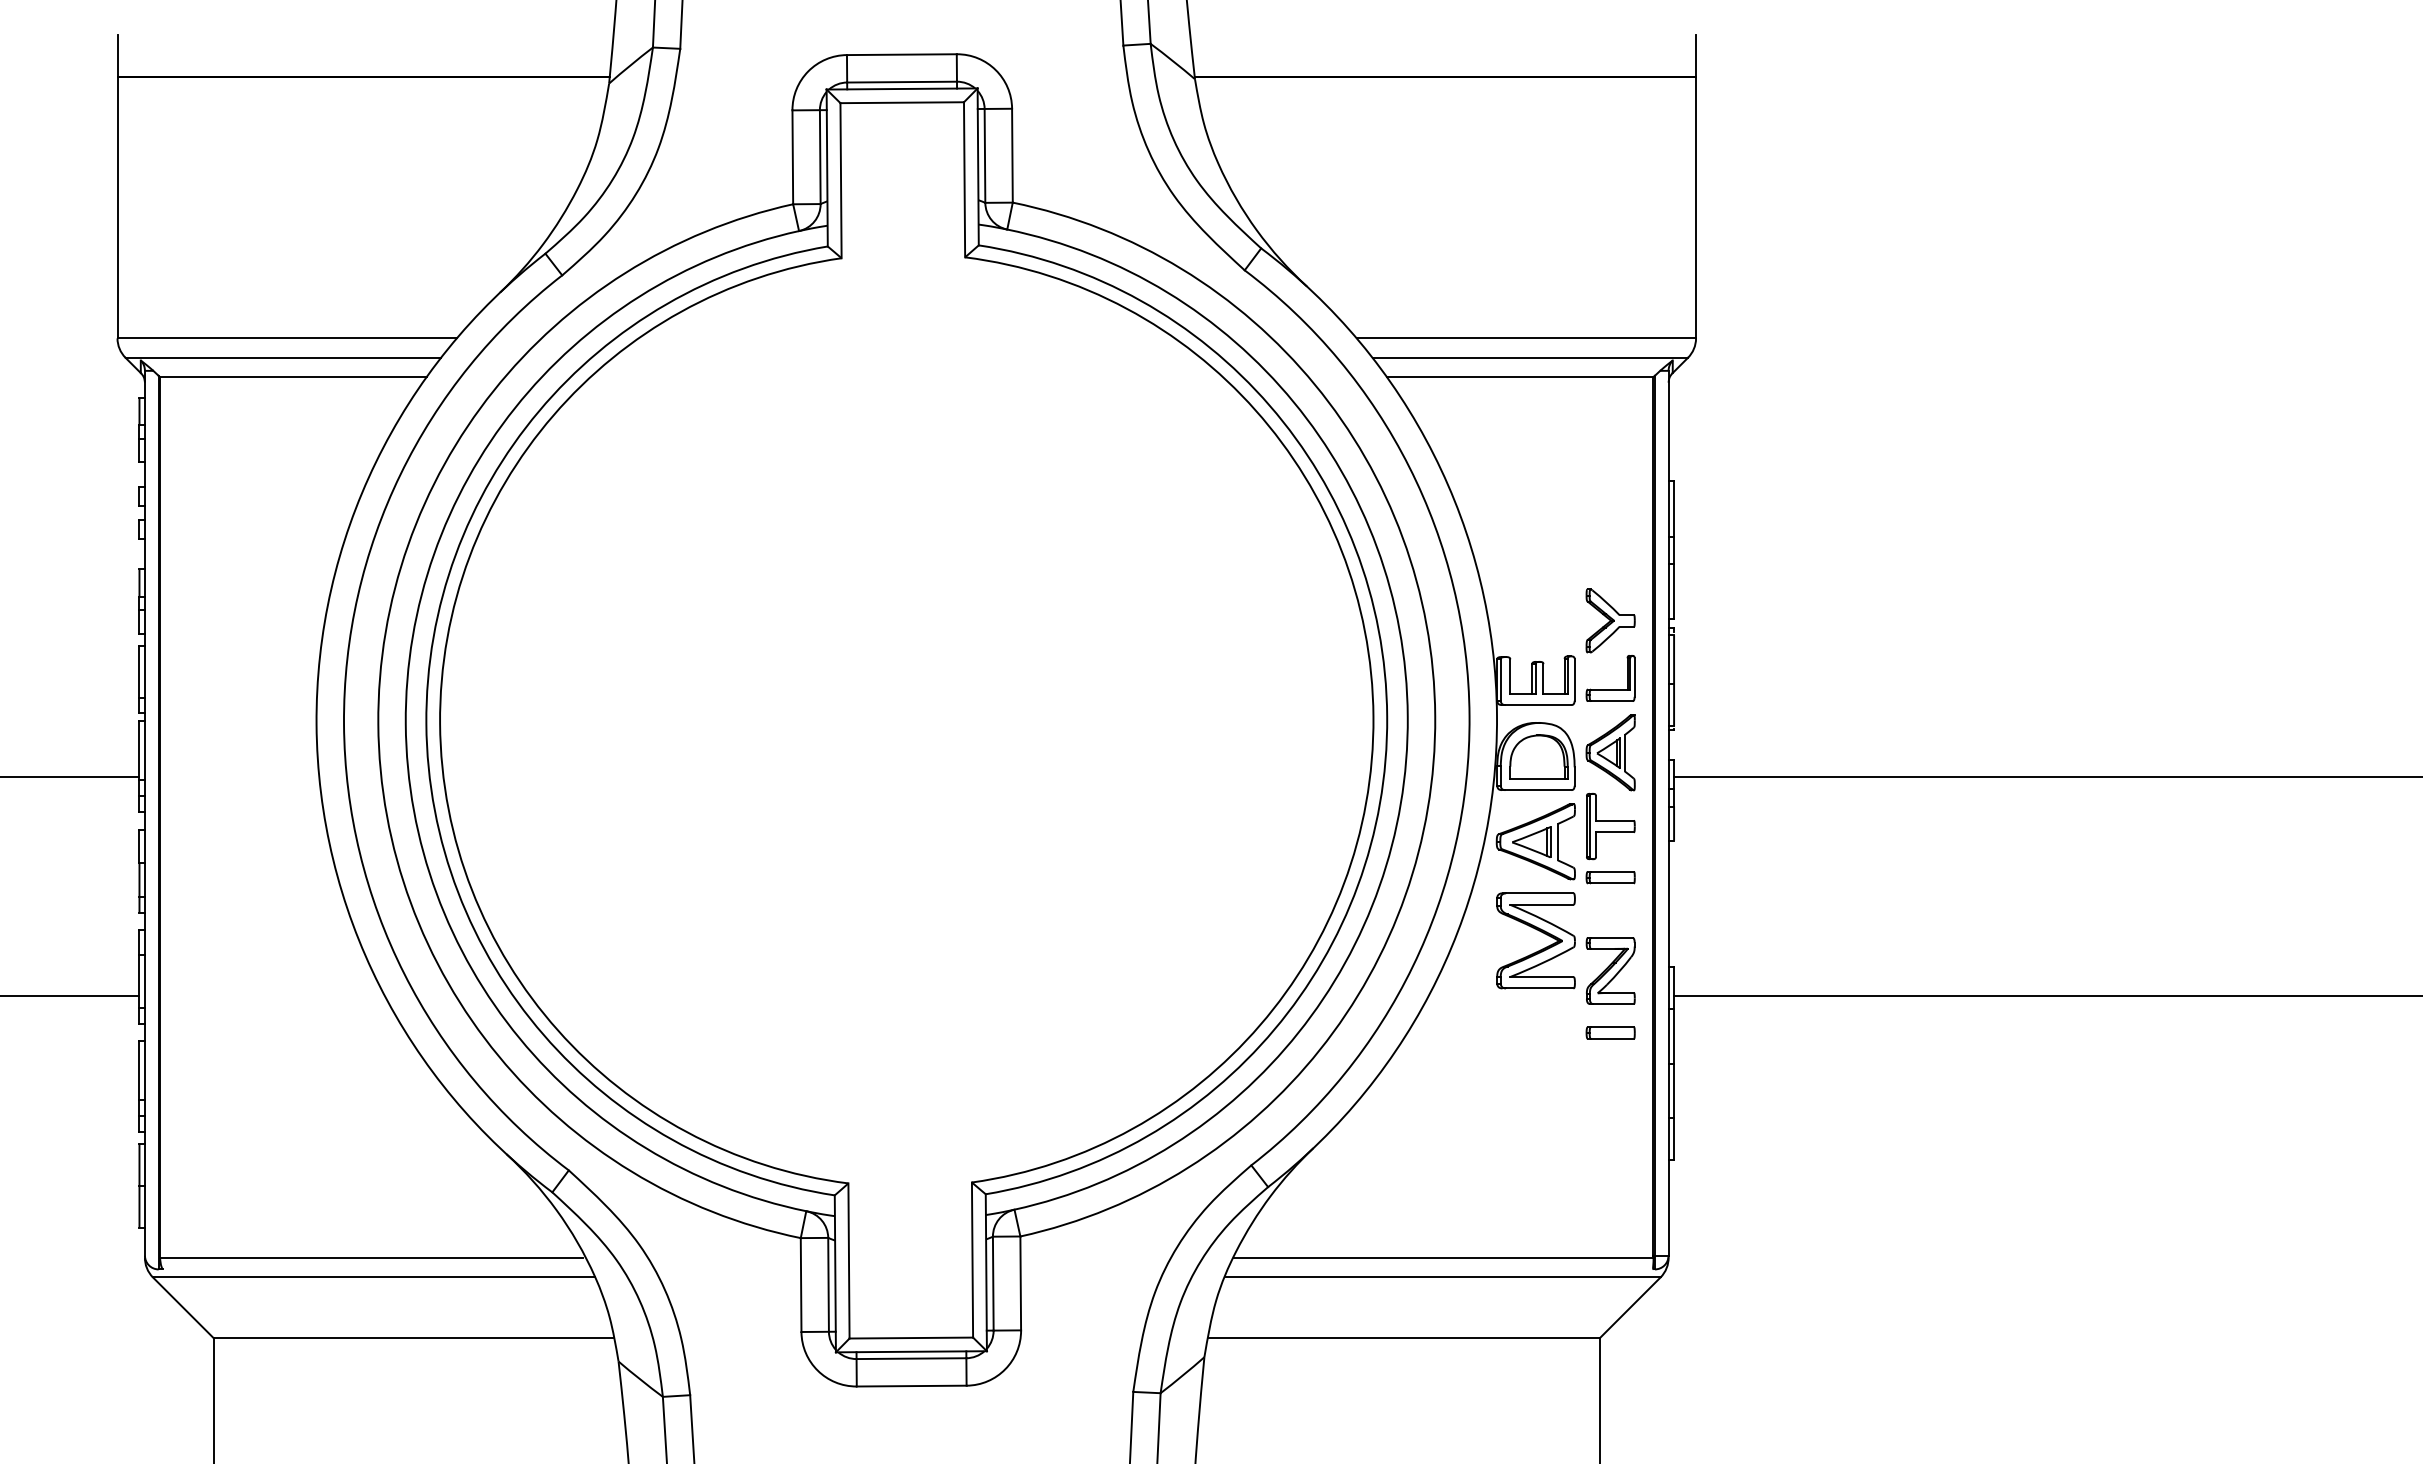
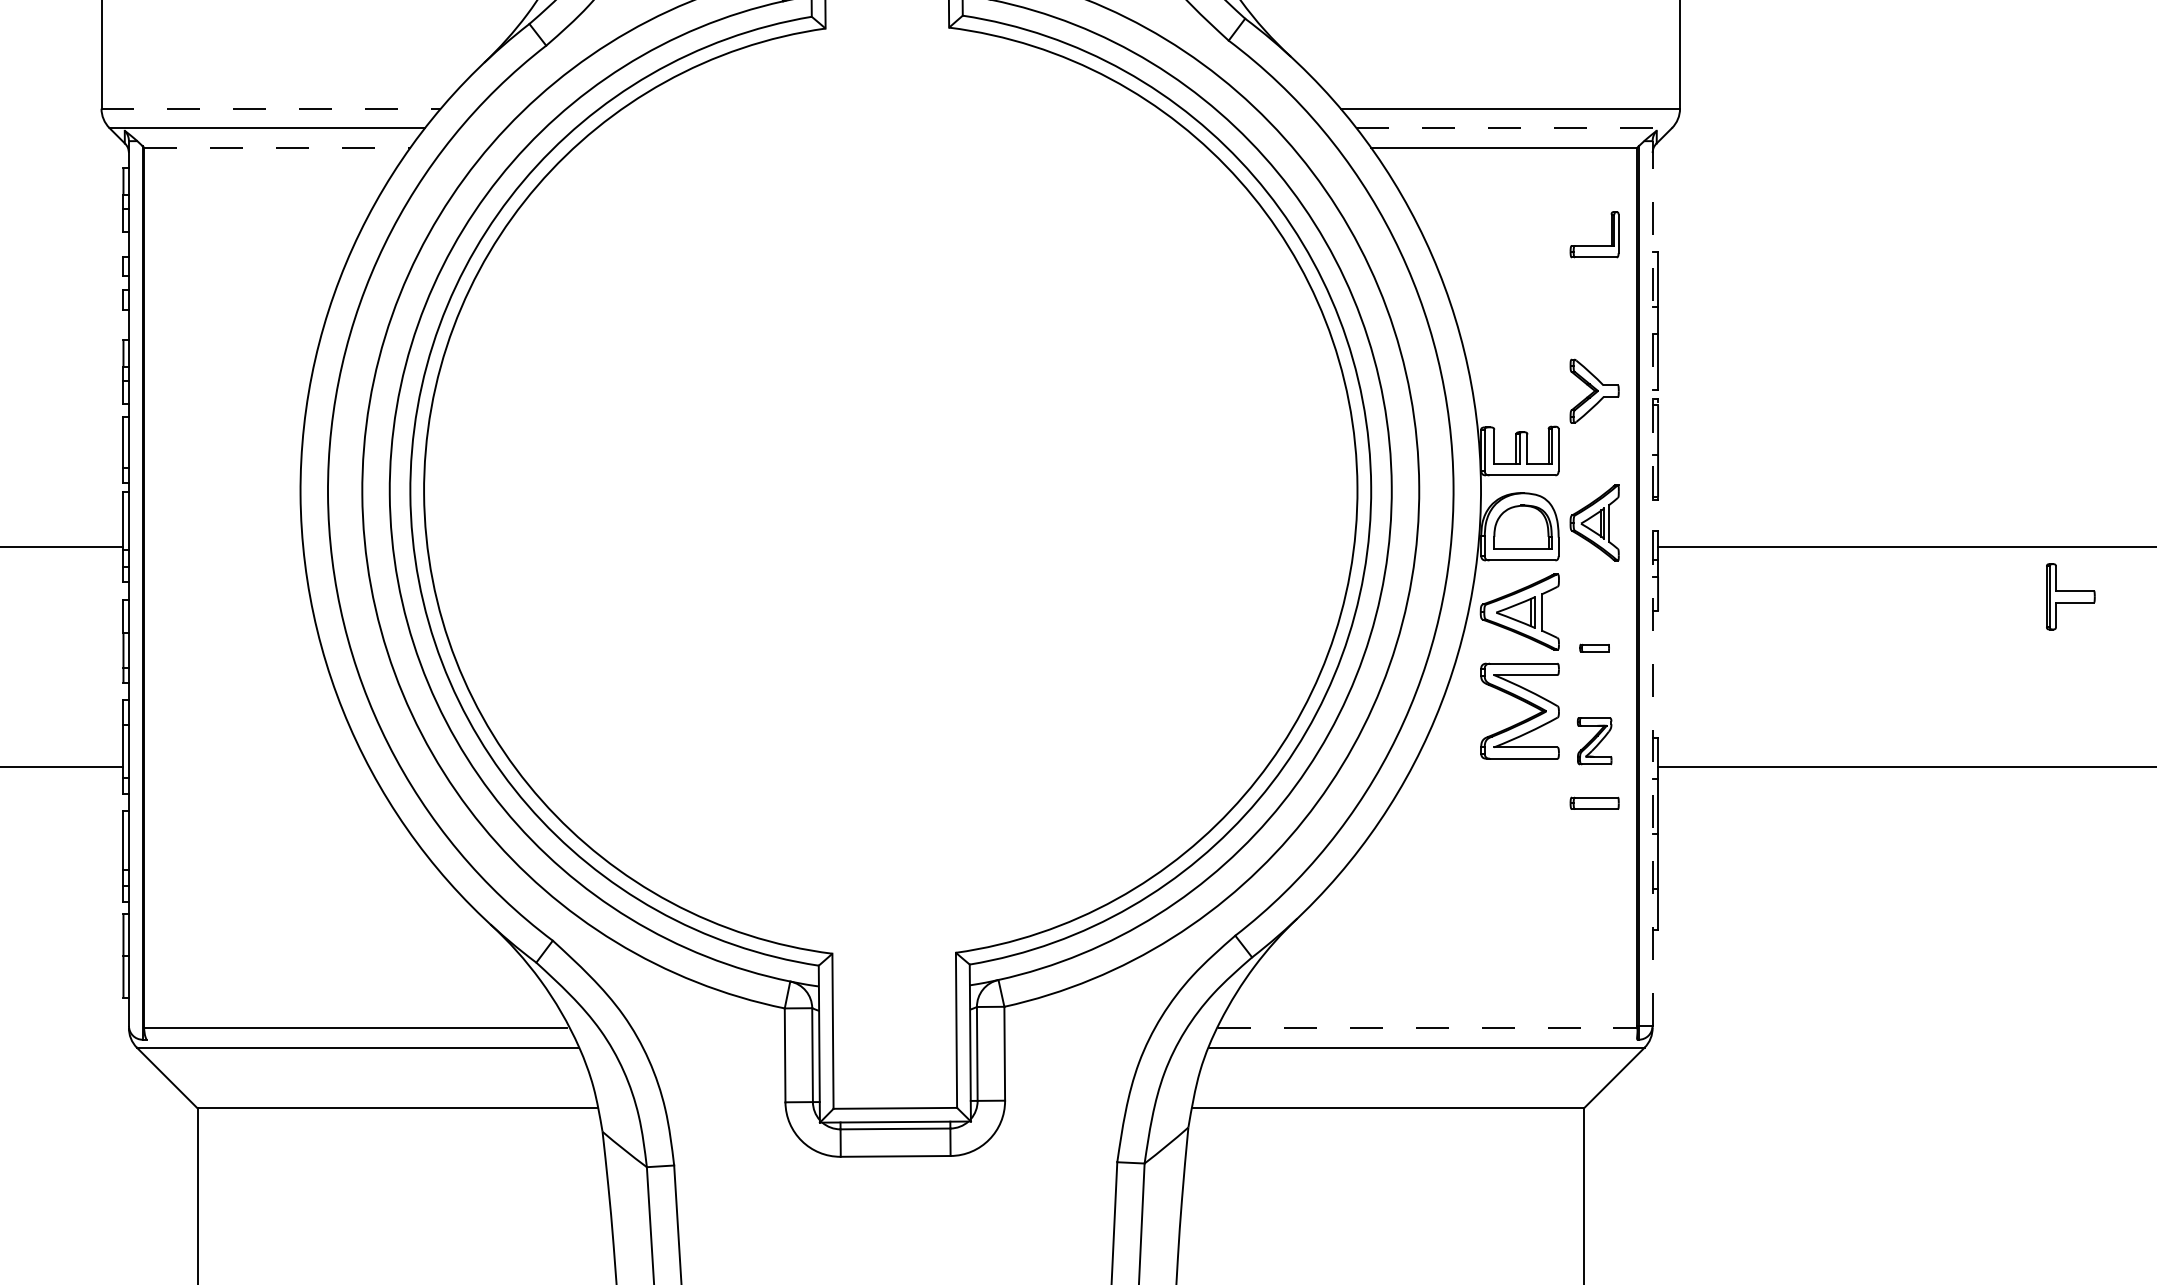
line: (287, 338) -> (271, 108), solid -> dashed
line: (1530, 357) -> (1514, 127), solid -> dashed
line: (293, 377) -> (277, 147), solid -> dashed
part: (1610, 689) -> (1594, 245), moved
line: (1668, 812) -> (1652, 582), solid -> dashed
part: (1610, 826) -> (2070, 596), moved
part: (1610, 877) -> (1594, 647), size x0.6
part: (1610, 970) -> (1594, 740), size x0.7
line: (1443, 1258) -> (1427, 1028), solid -> dashed

